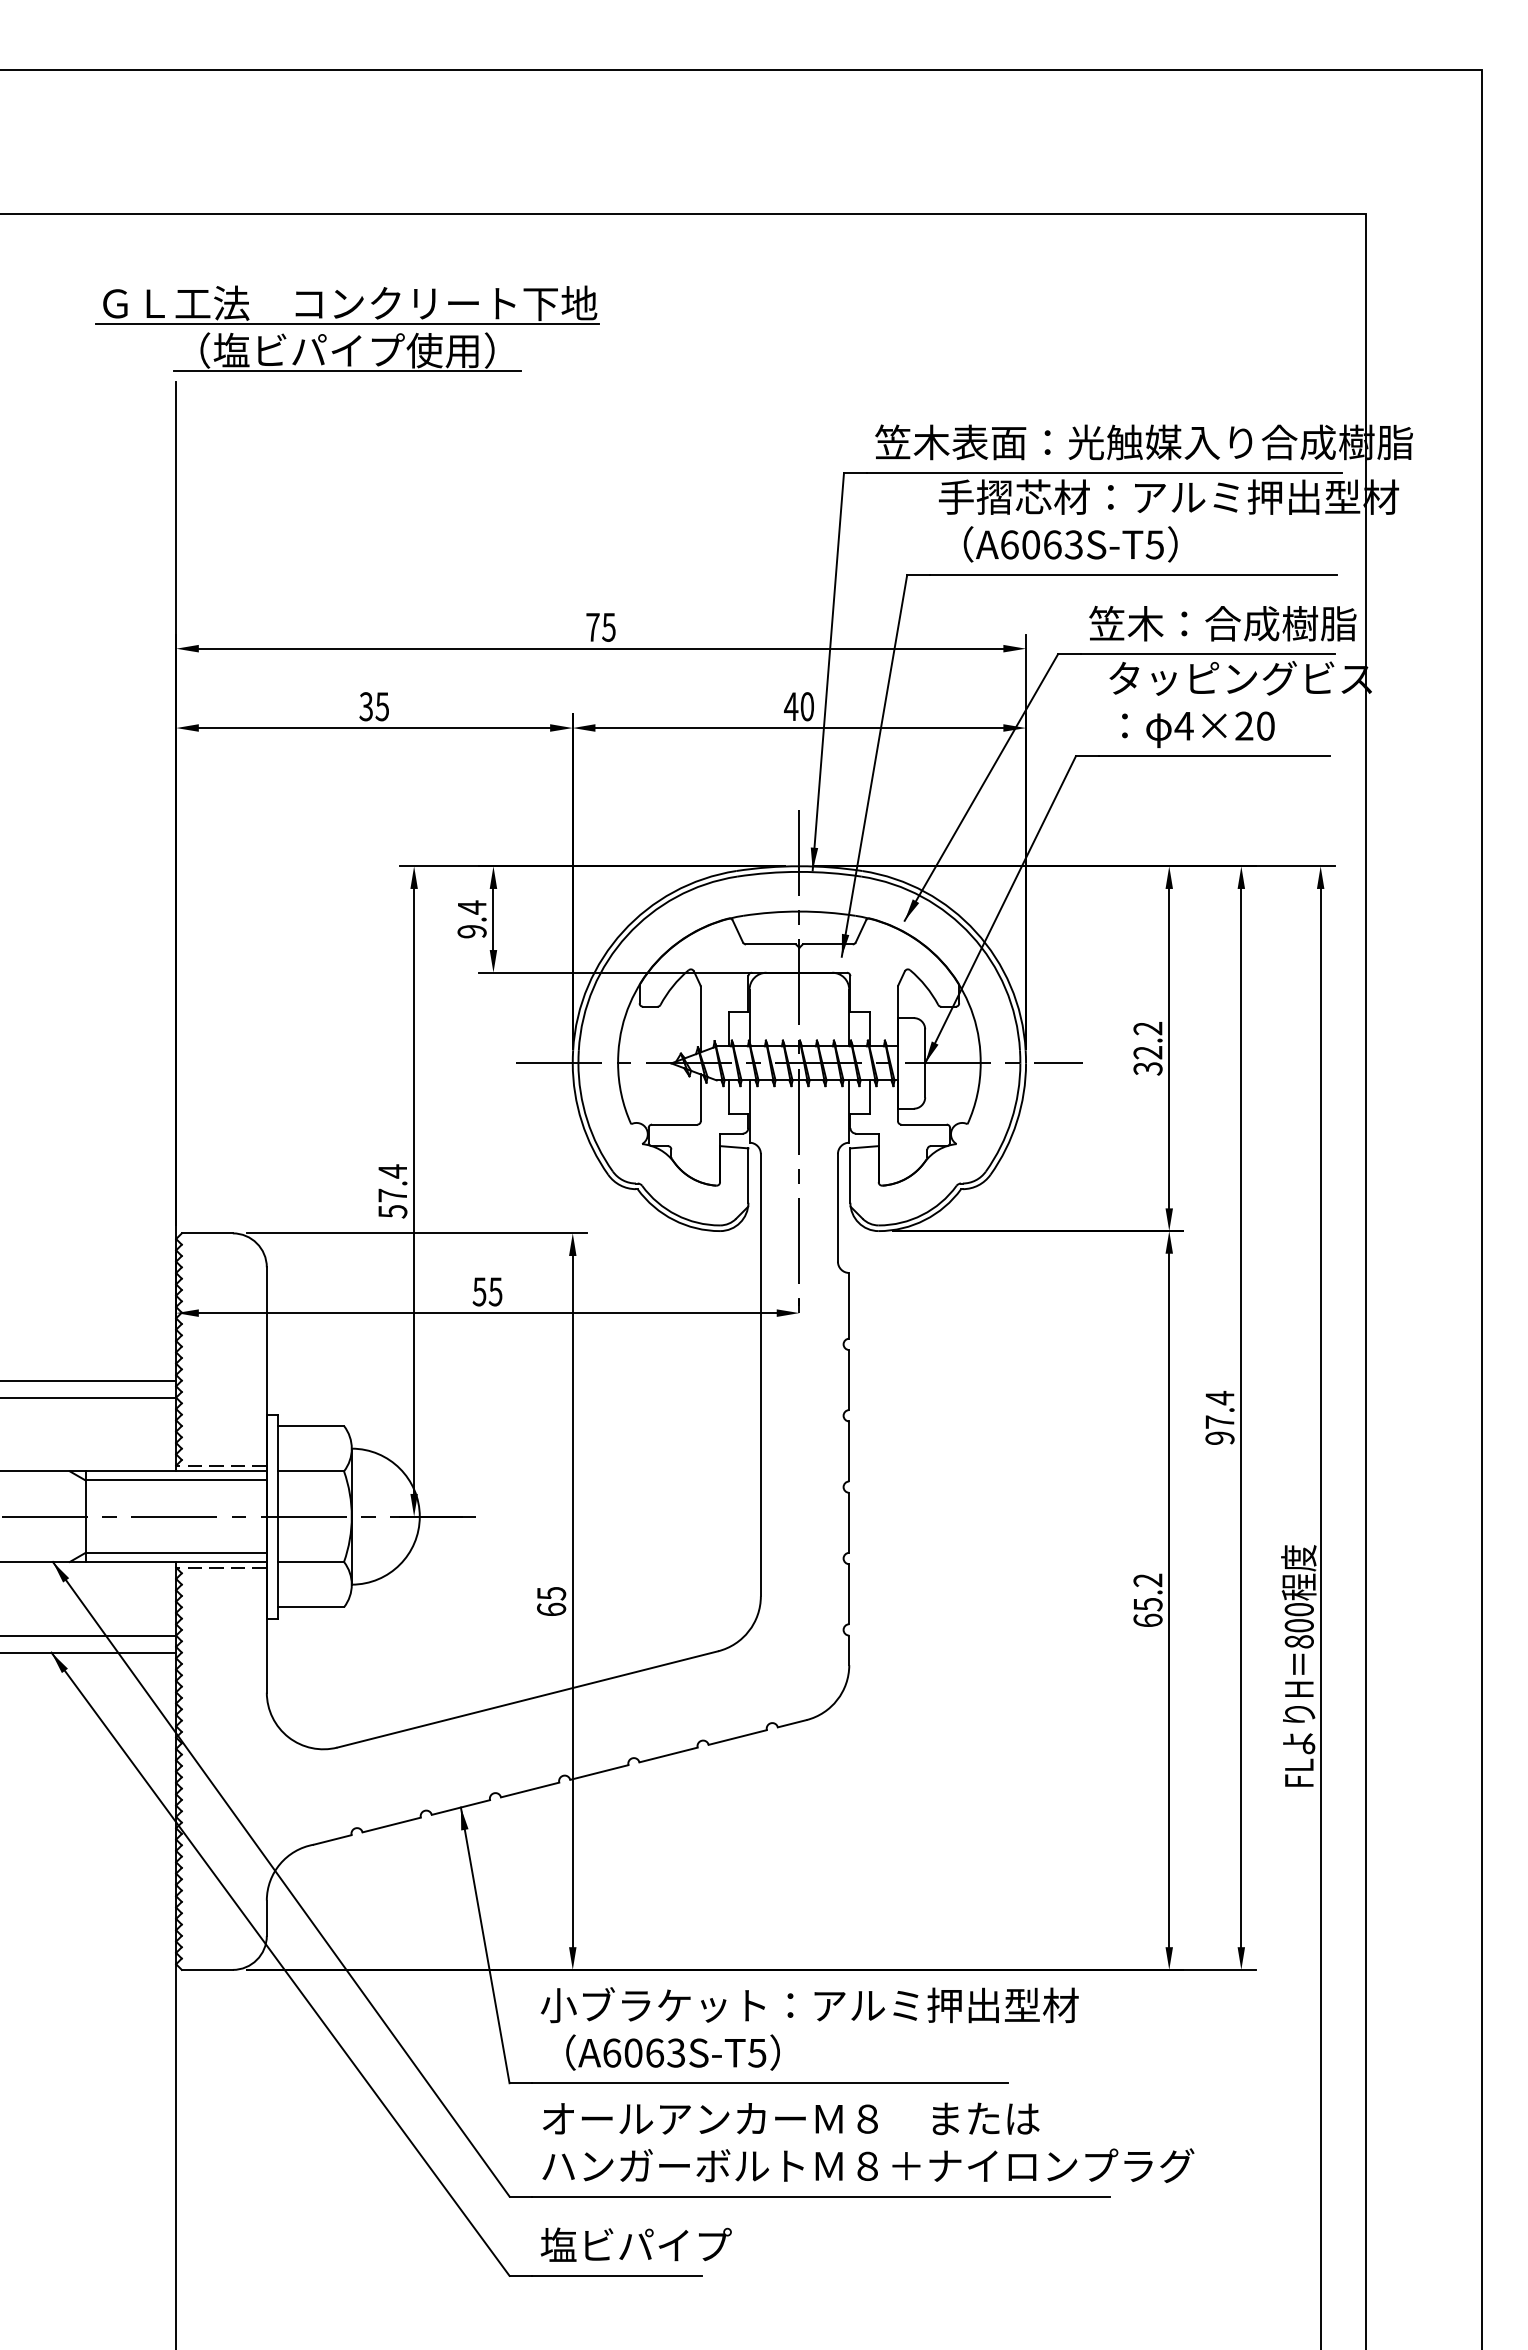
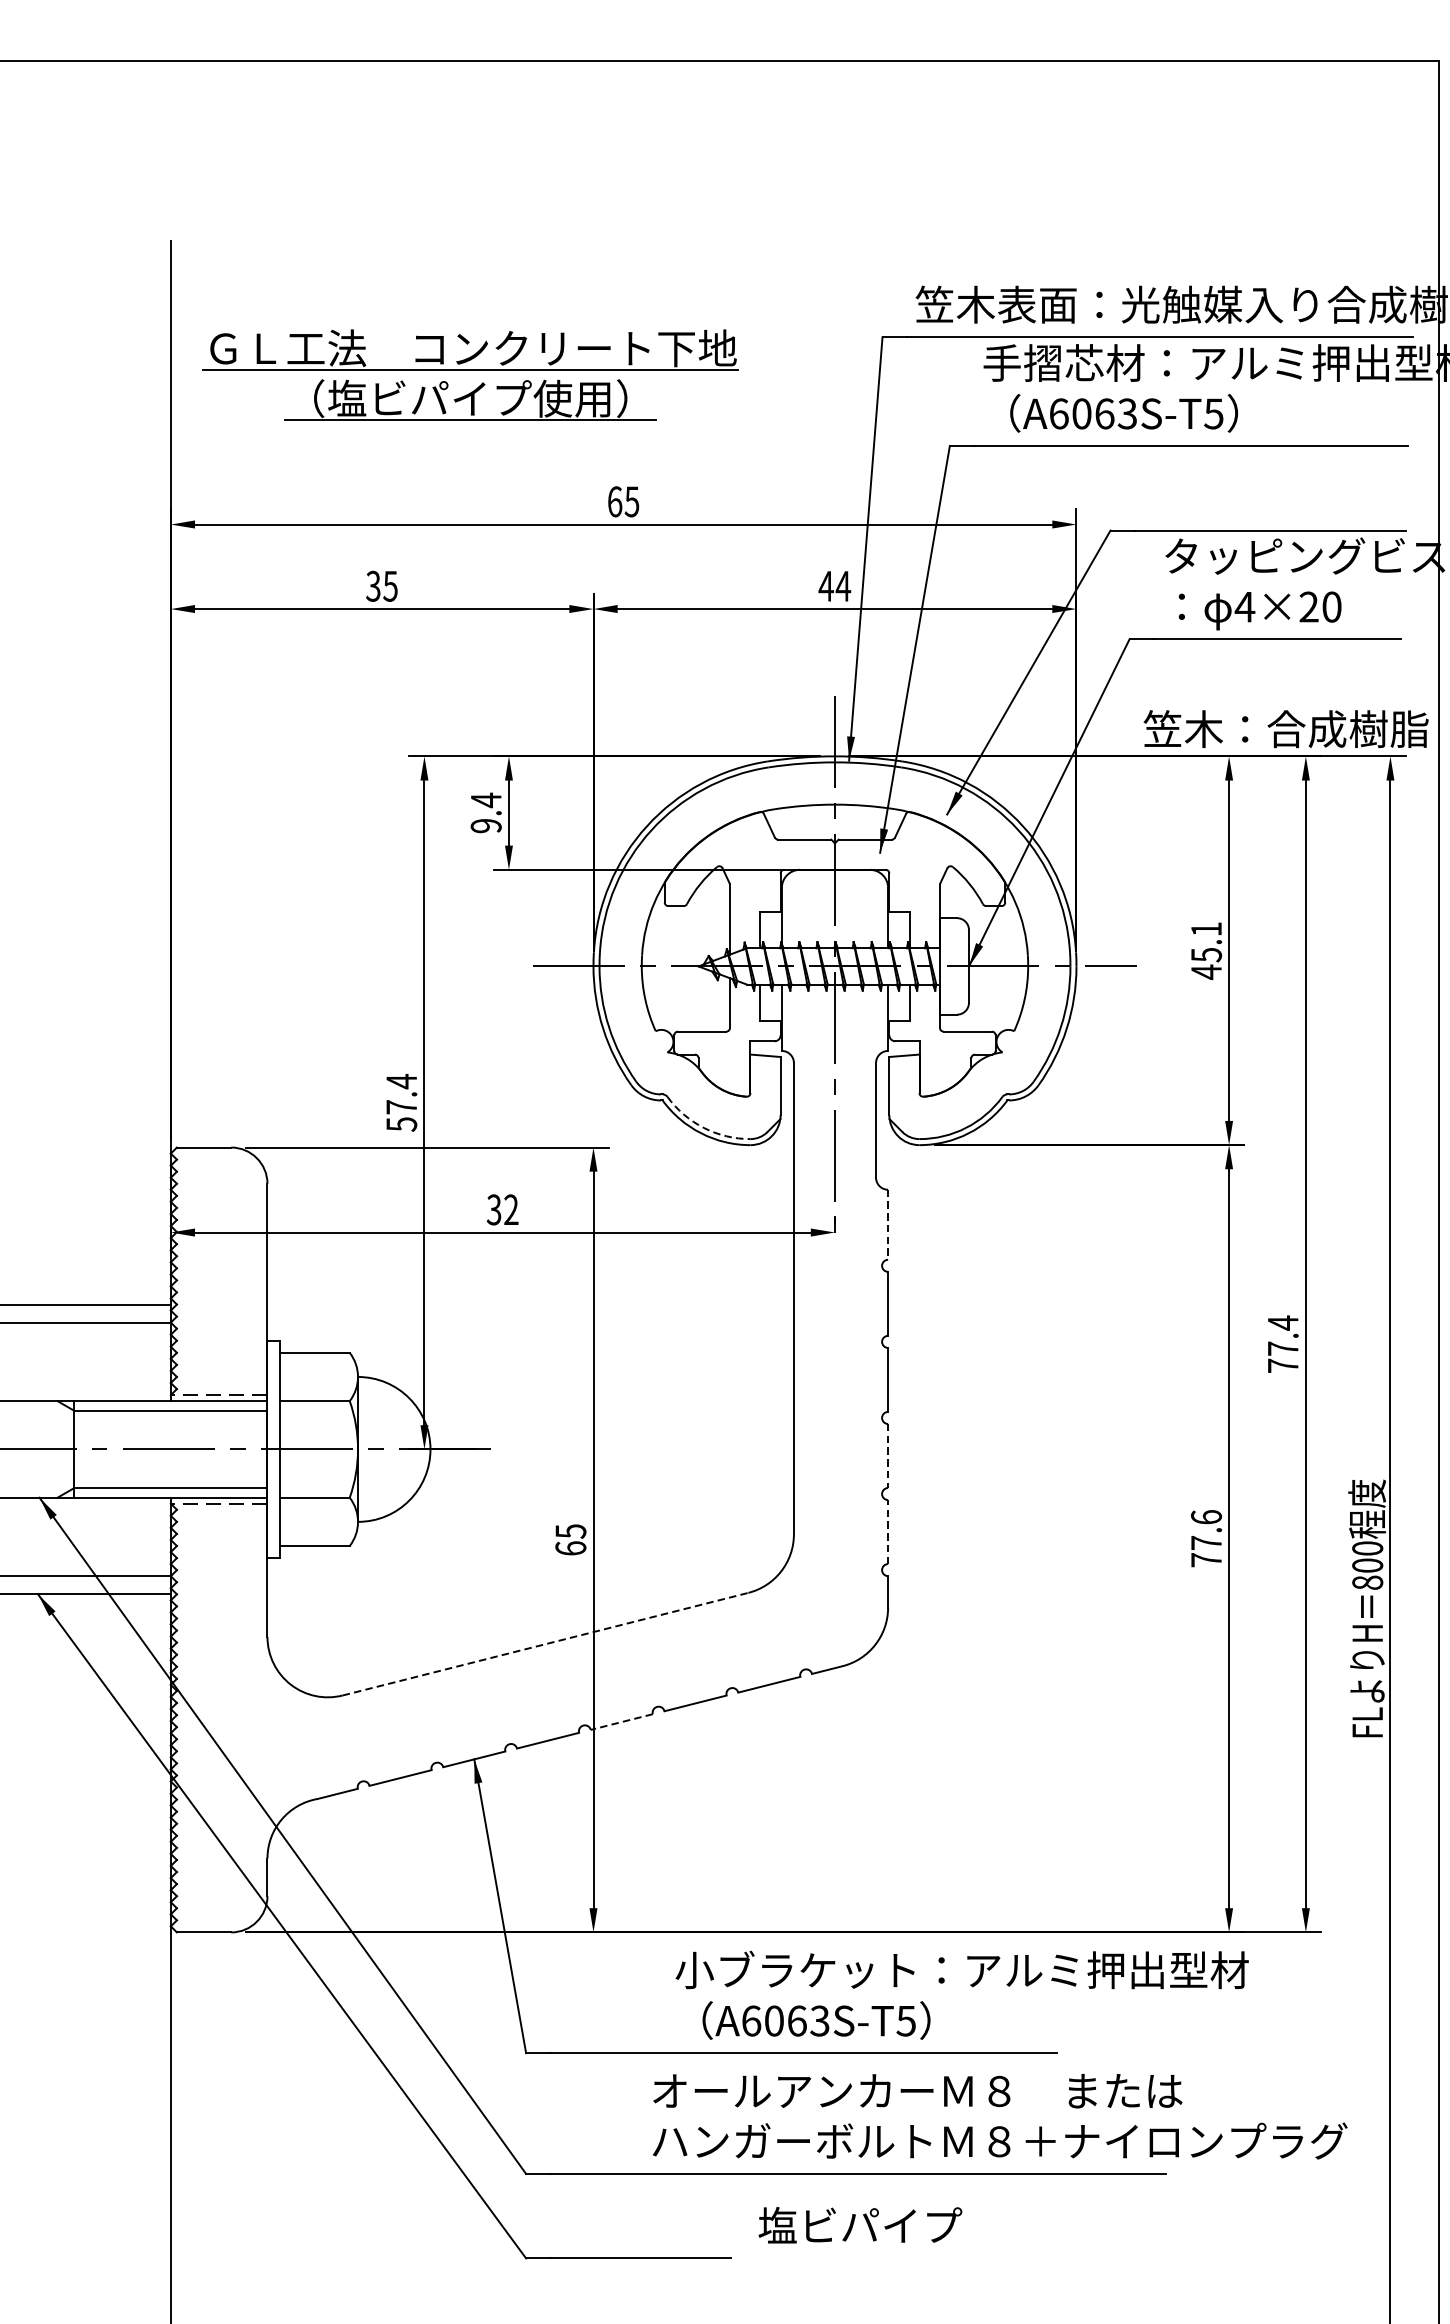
part: (347, 328) -> (470, 375), moved
text: (1222, 623) -> (1285, 728), moved
text: (592, 626) -> (614, 500), 75 -> 65
text: (807, 706) -> (843, 586), 40 -> 44
text: (1147, 1049) -> (1205, 951), 32.2 -> 45.1
arc: (676, 1214) -> (704, 1127), solid -> dashed
text: (487, 1291) -> (502, 1209), 55 -> 32
line: (849, 1305) -> (888, 1224), solid -> dashed
text: (1219, 1437) -> (1282, 1365), 97.4 -> 77.4
line: (849, 1523) -> (888, 1456), solid -> dashed
line: (849, 1593) -> (888, 1531), solid -> dashed
text: (1147, 1600) -> (1205, 1538), 65.2 -> 77.6
line: (528, 1699) -> (546, 1644), solid -> dashed
line: (598, 1772) -> (620, 1722), solid -> dashed
text: (809, 2028) -> (961, 1994), moved
text: (868, 2142) -> (1000, 2116), moved
text: (635, 2244) -> (859, 2225), moved

